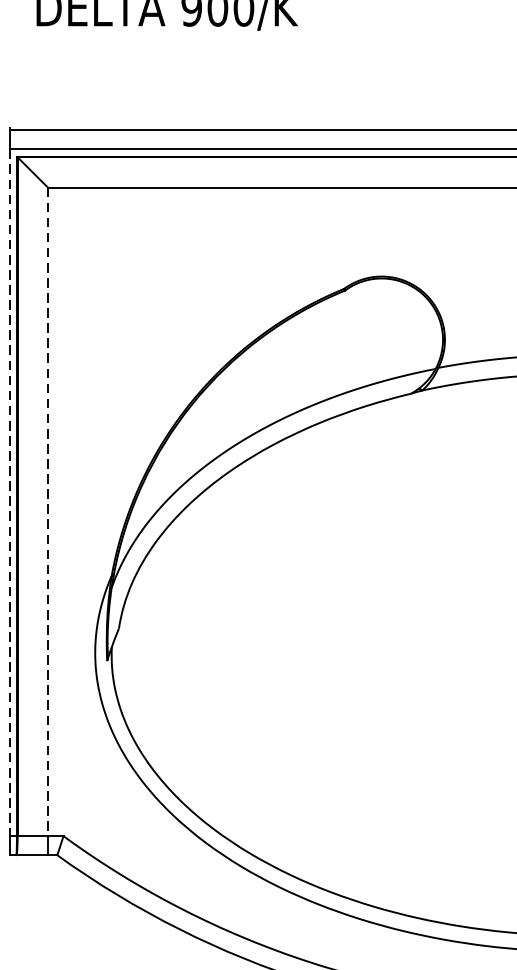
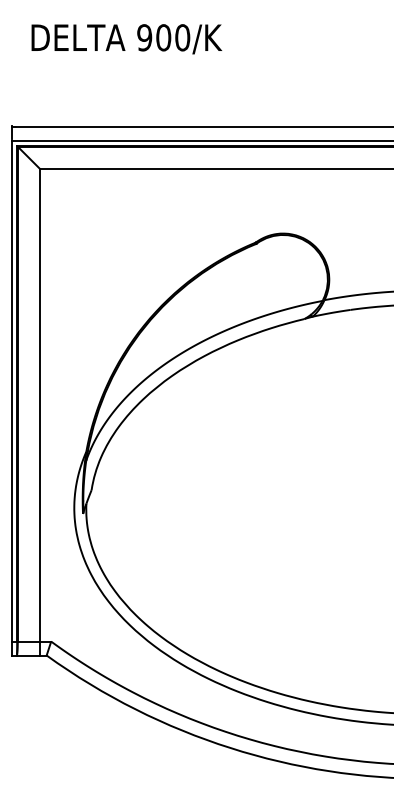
line: (9, 493) -> (11, 391), dashed -> solid
line: (47, 512) -> (39, 405), dashed -> solid

